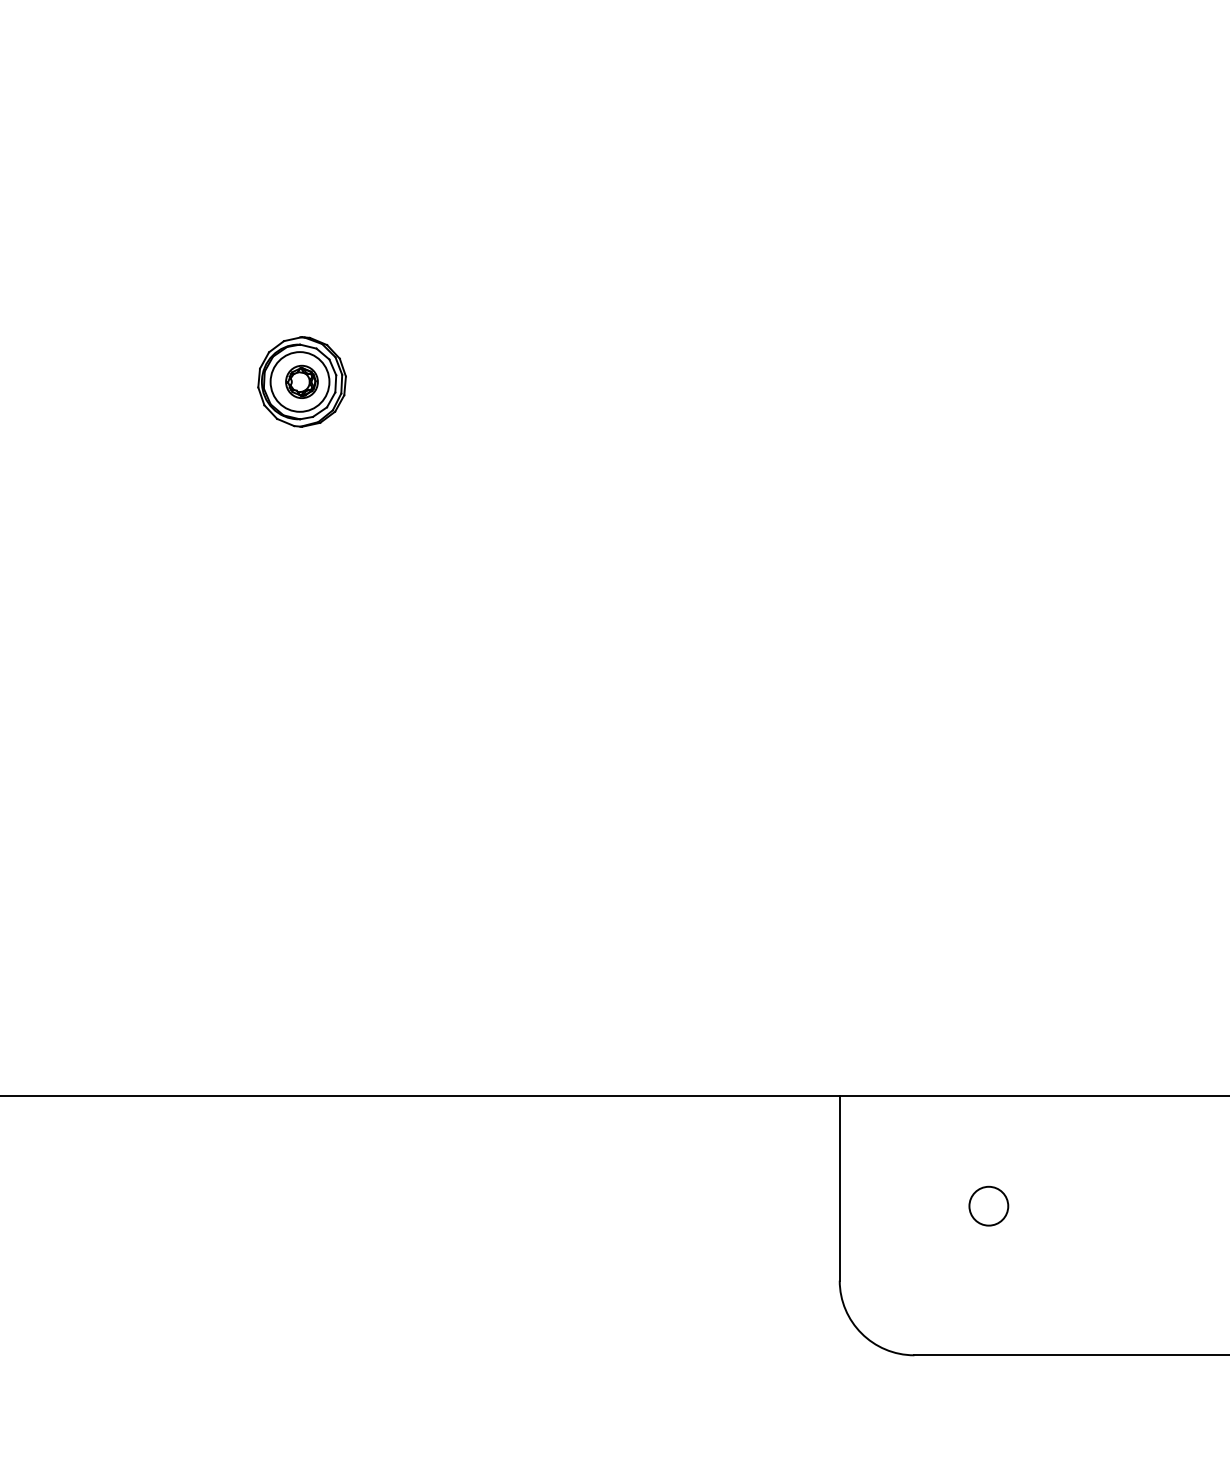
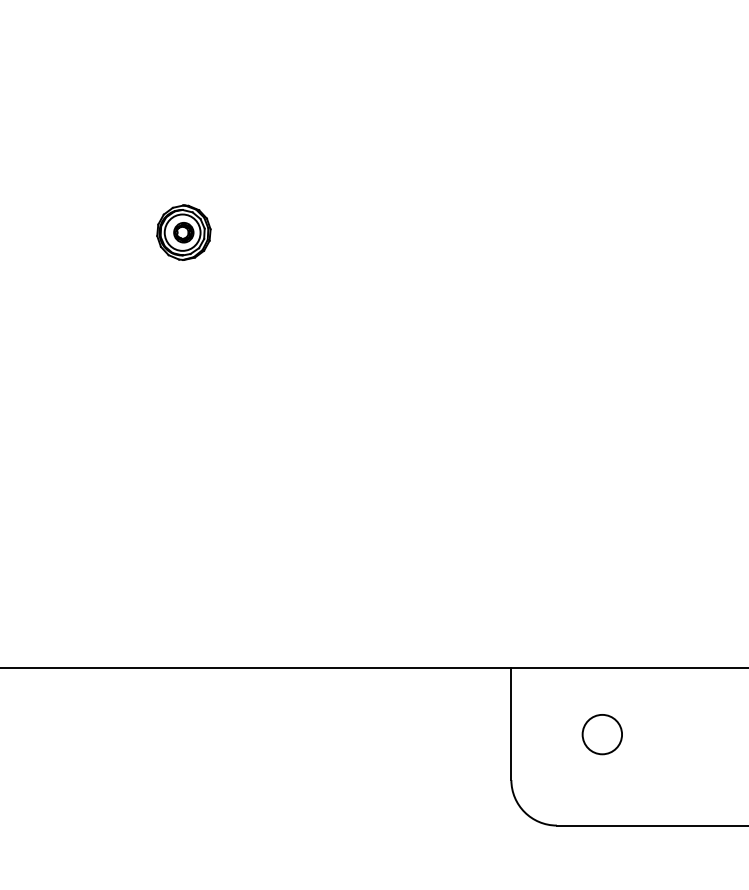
circle: (987, 1205) -> (601, 734), size x1.67

